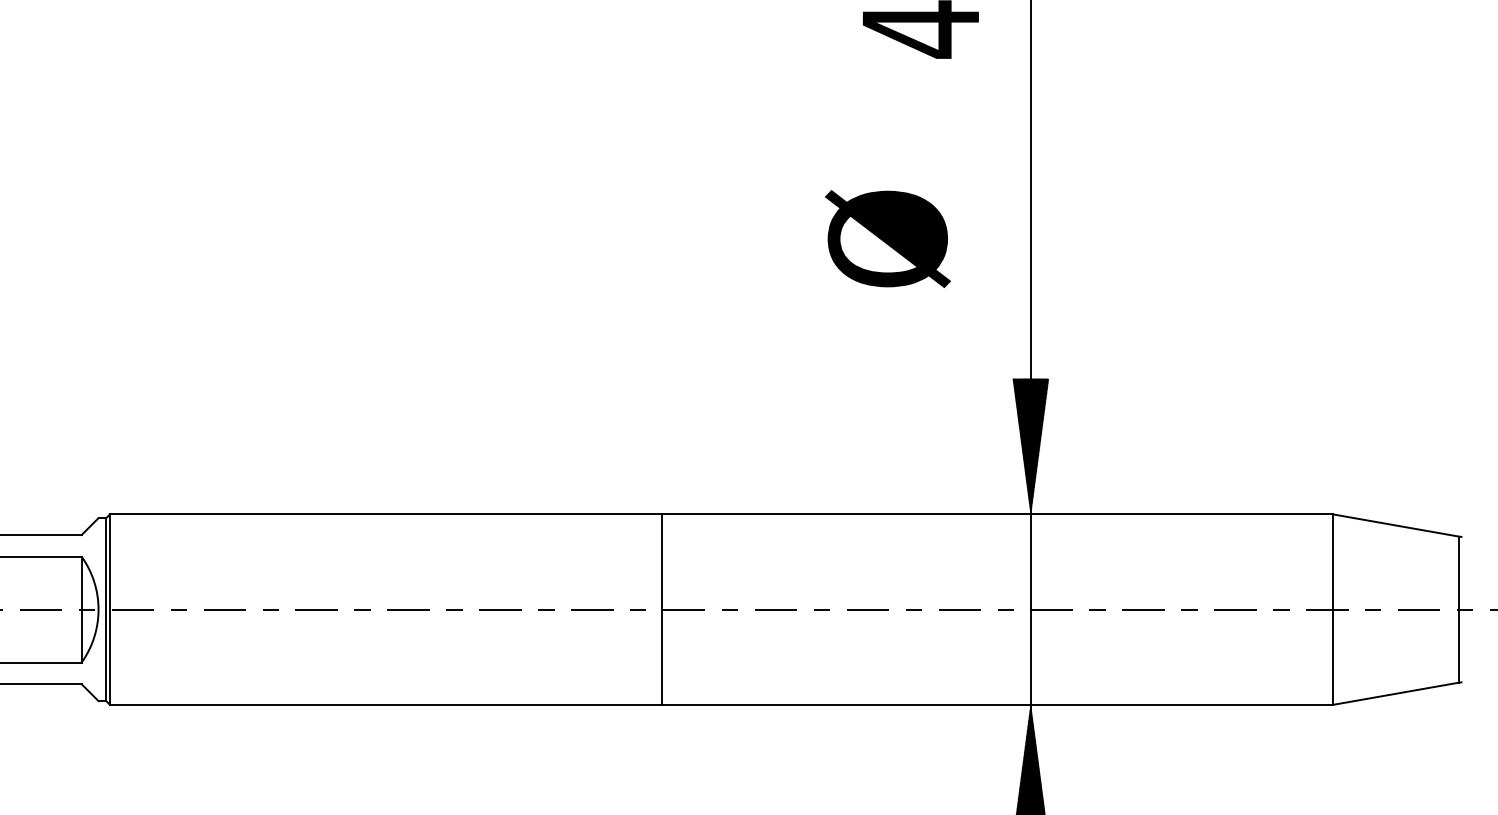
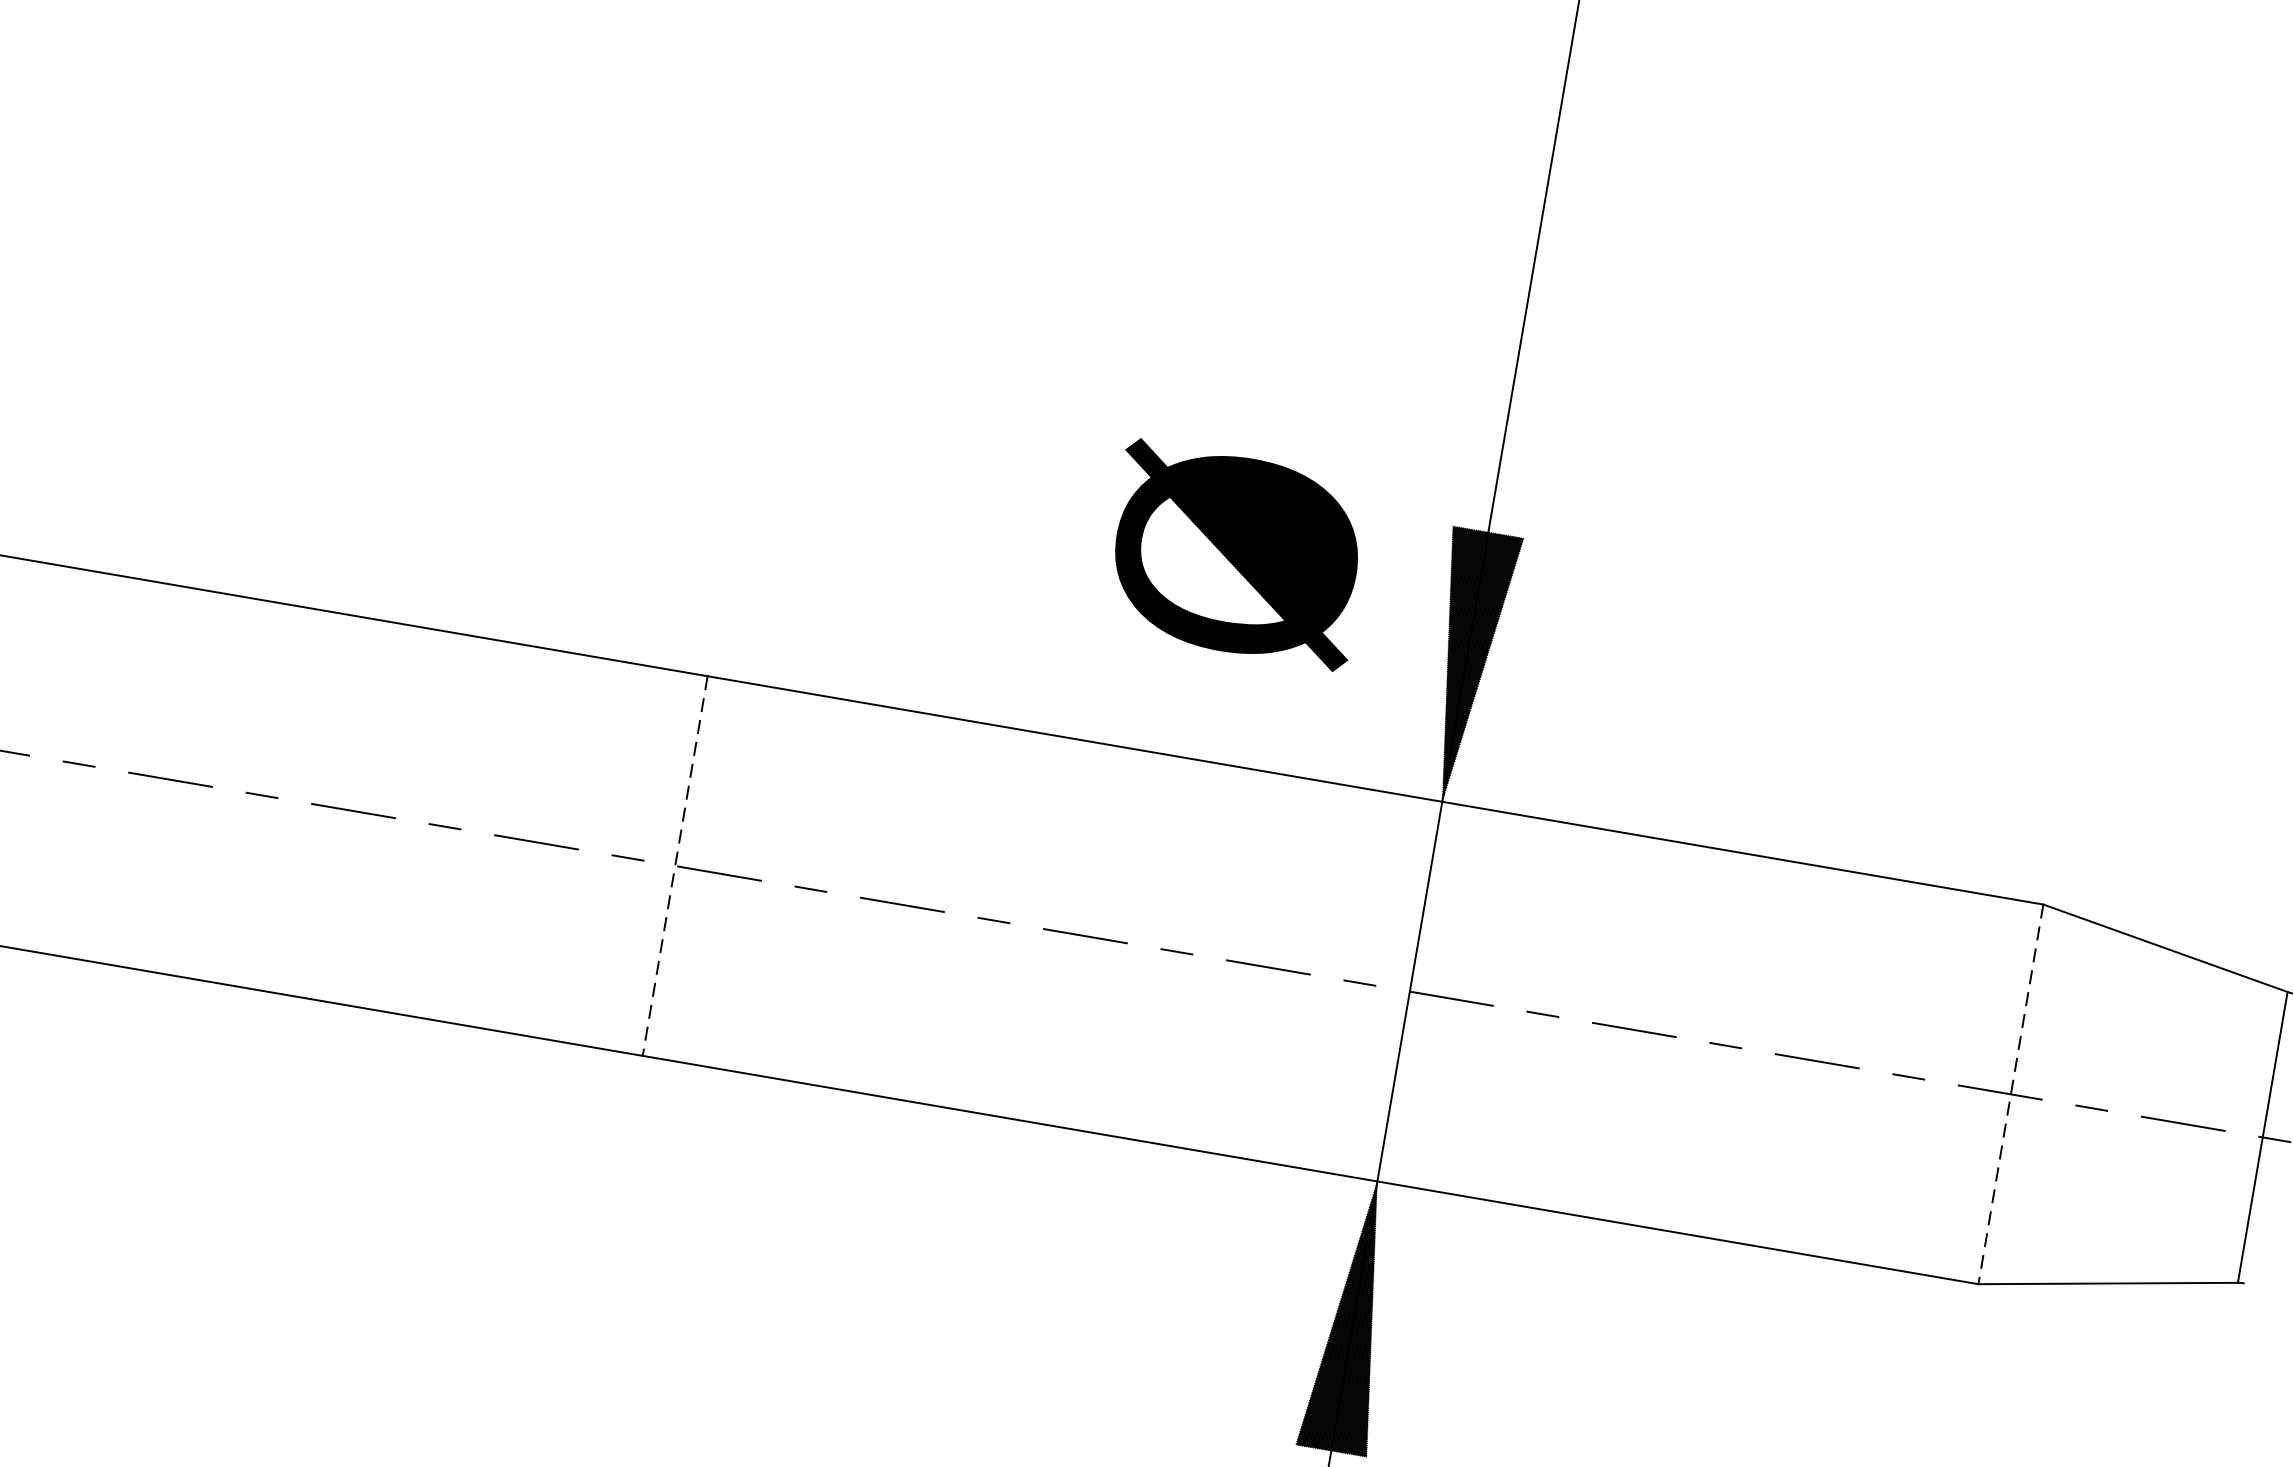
text: (887, 238) -> (1236, 553), moved
line: (661, 610) -> (674, 867), solid -> dashed
line: (1332, 610) -> (2010, 1096), solid -> dashed

